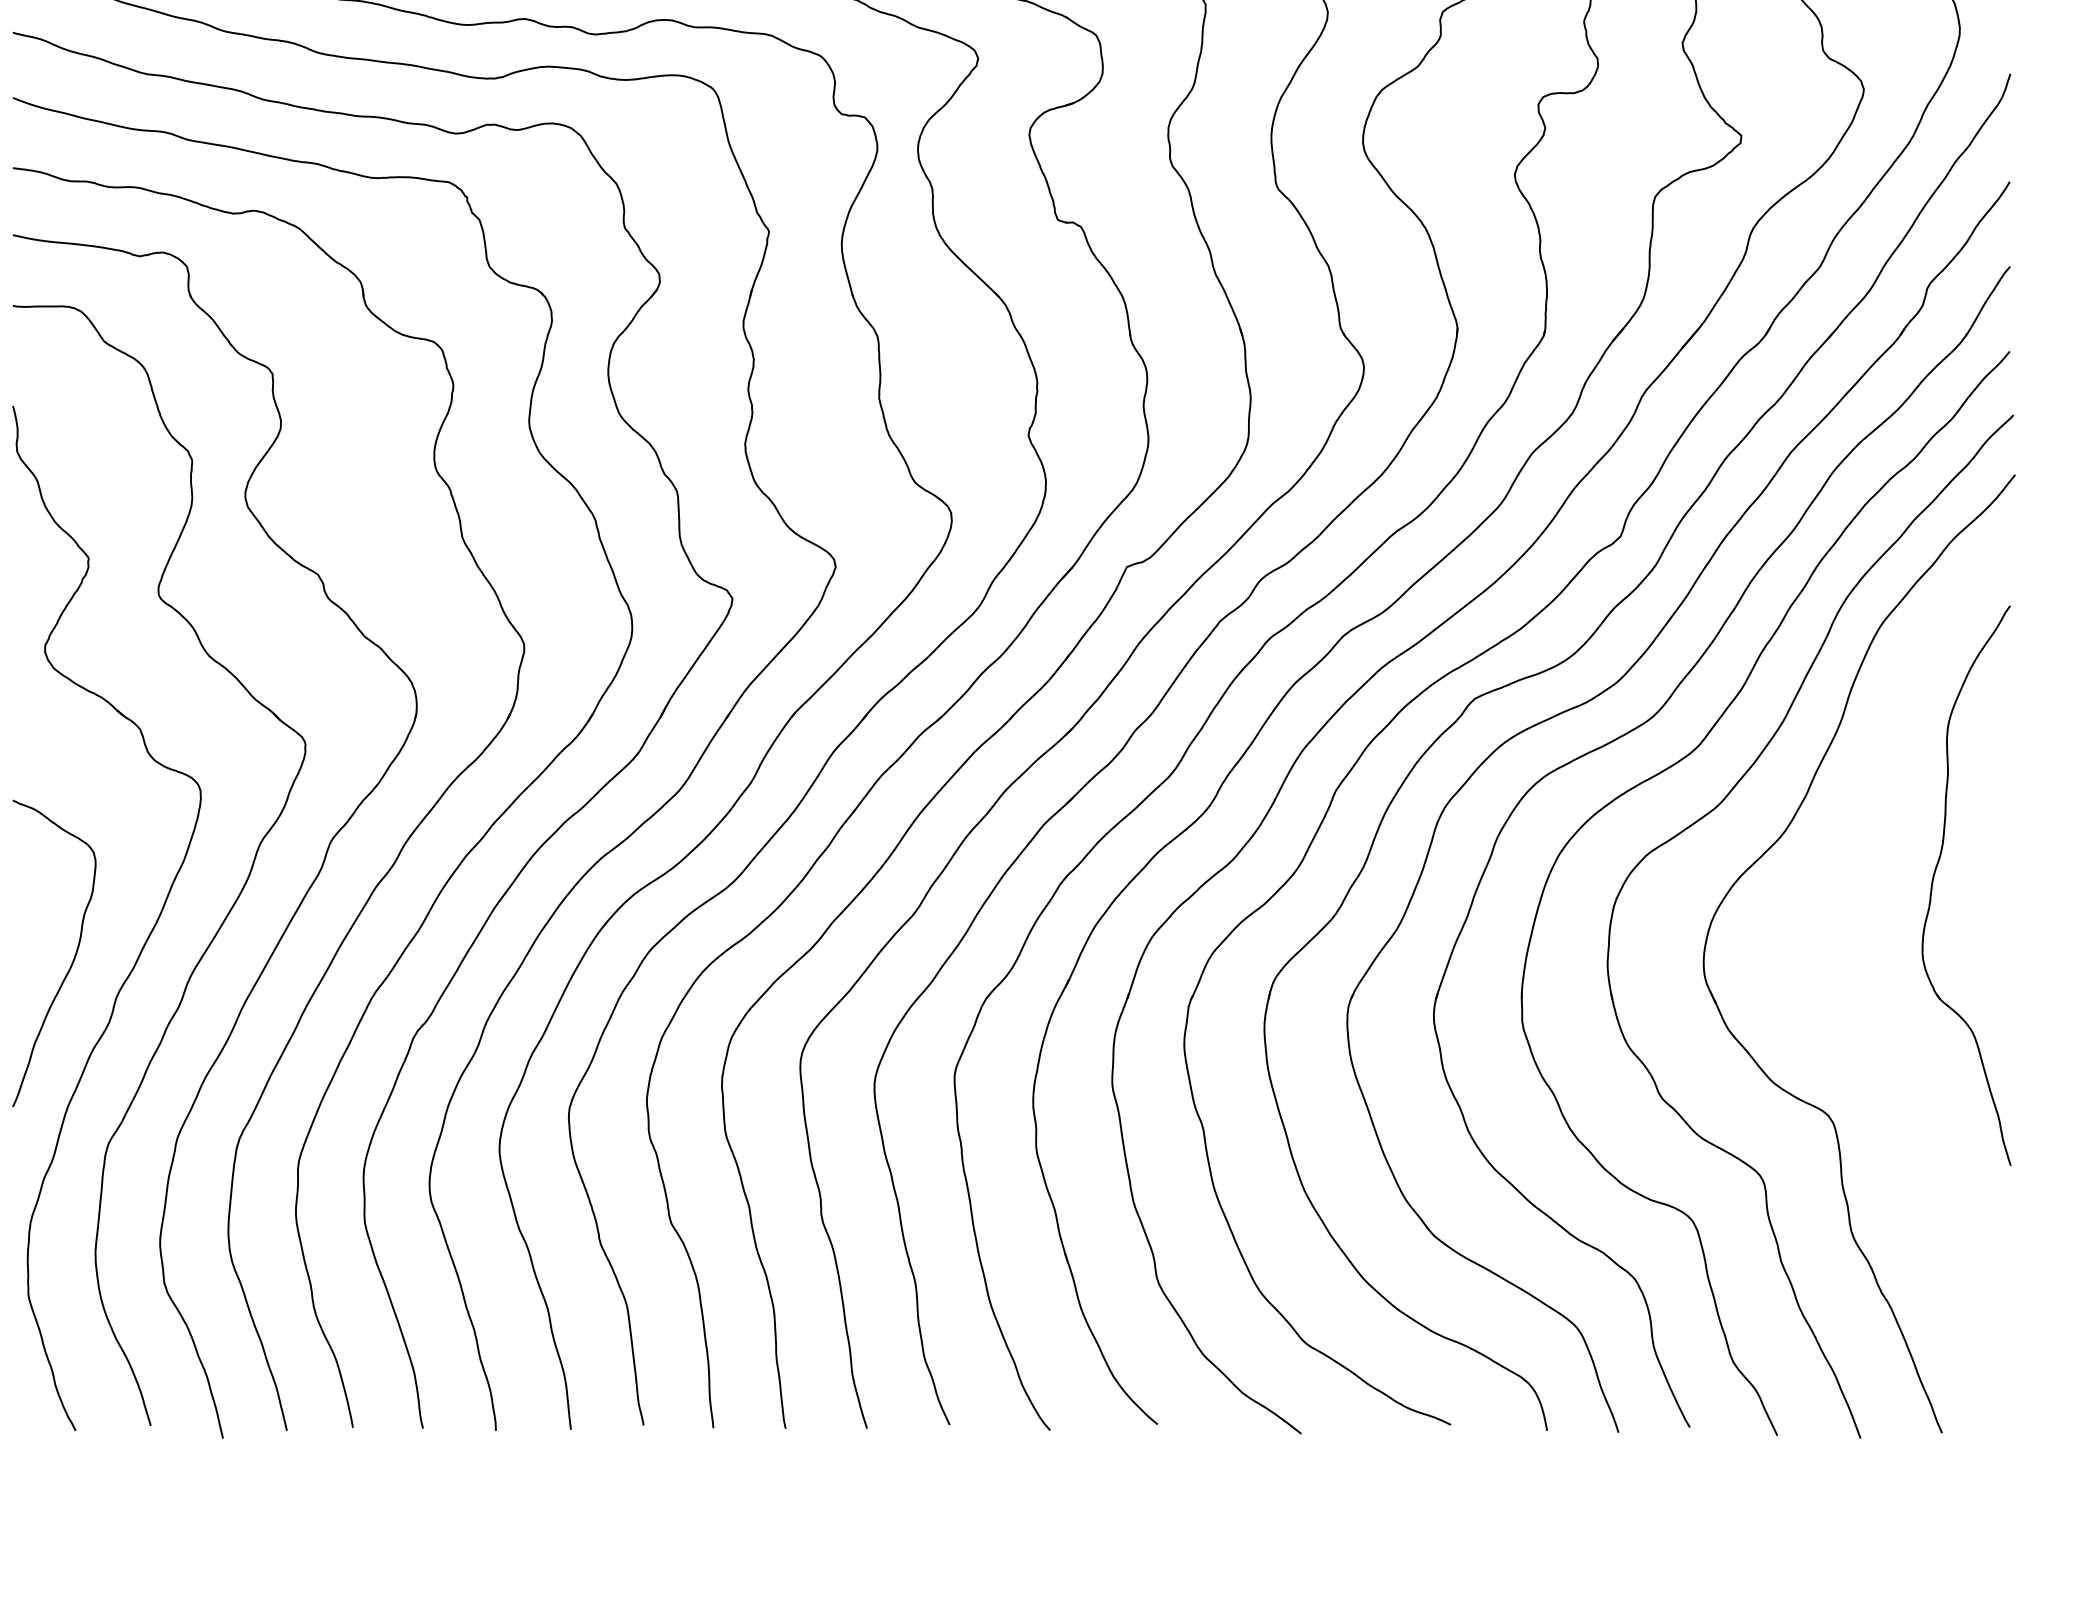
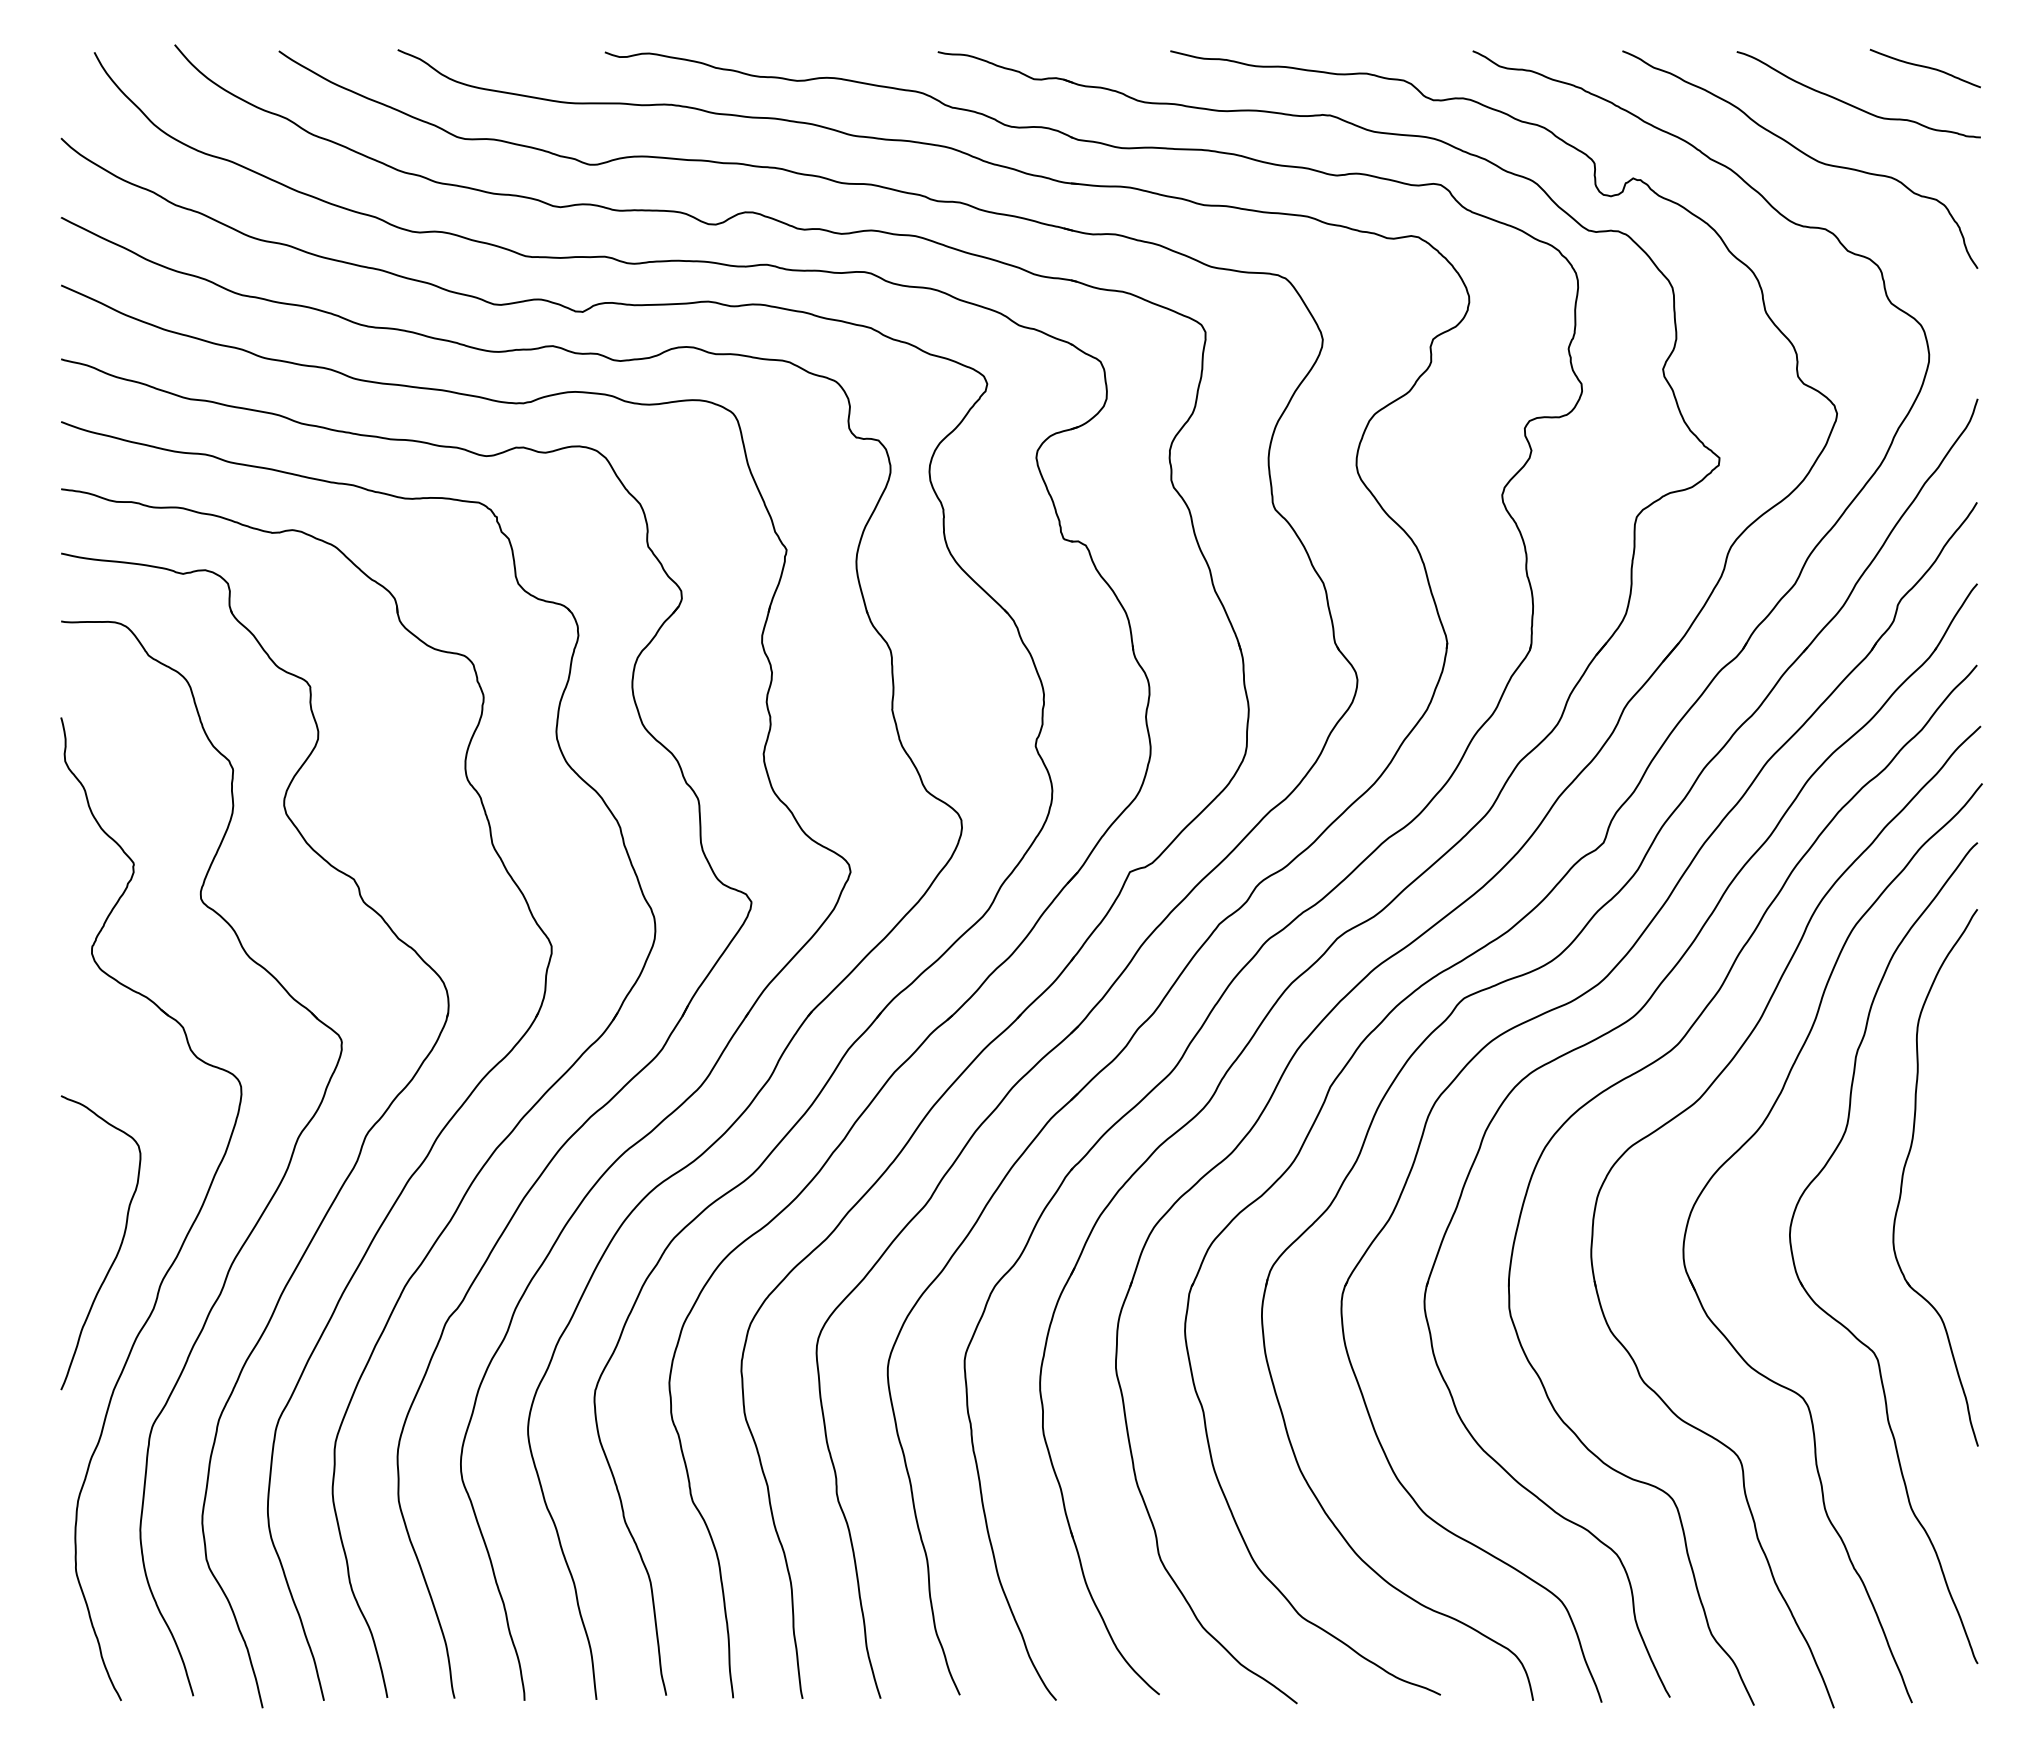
part: (1862, 1032) -> (1835, 1318), added

